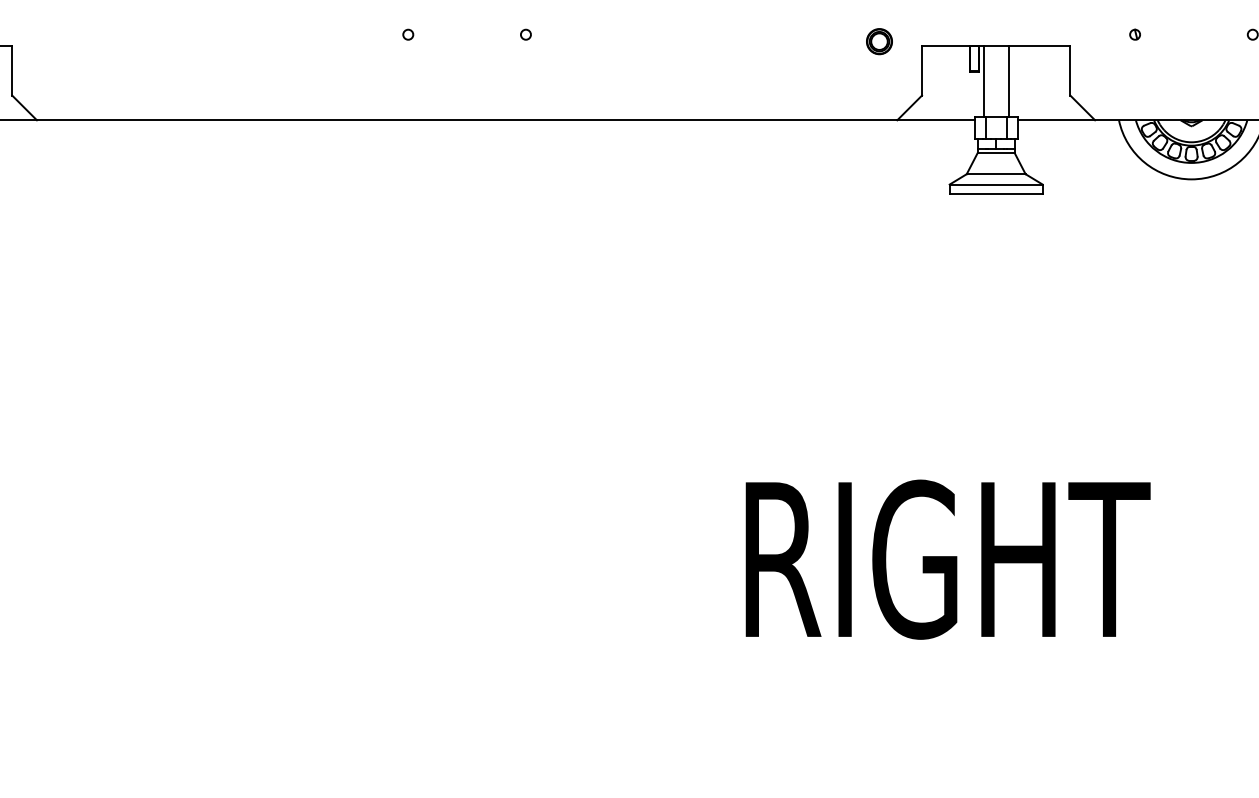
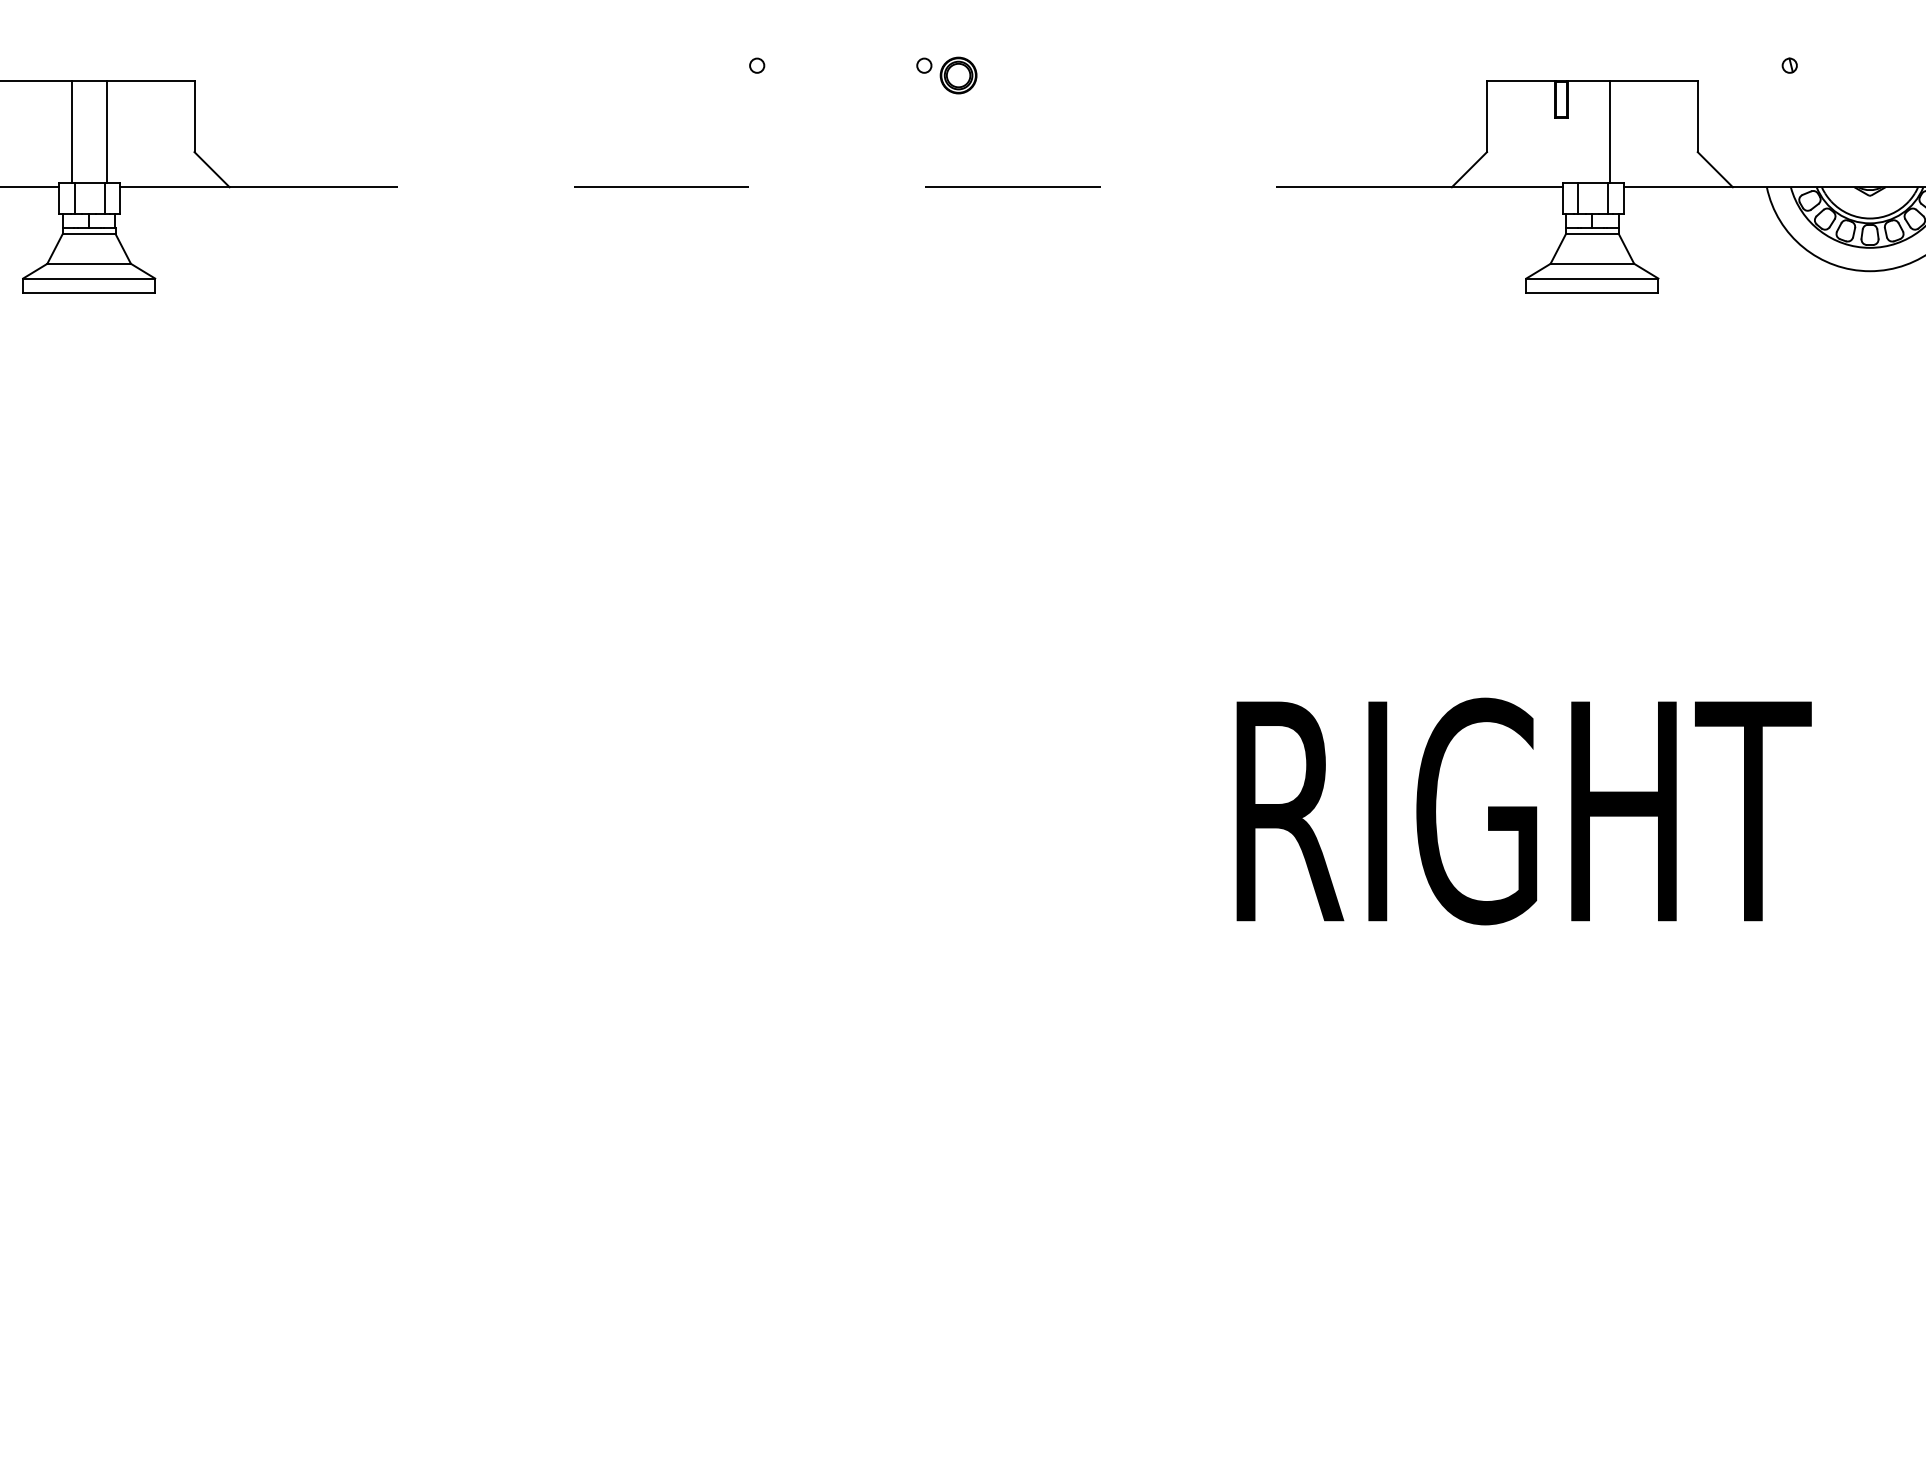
part: (879, 41) -> (958, 75), moved
line: (983, 81) -> (1574, 132), removed
line: (466, 120) -> (840, 187), solid -> dashed

